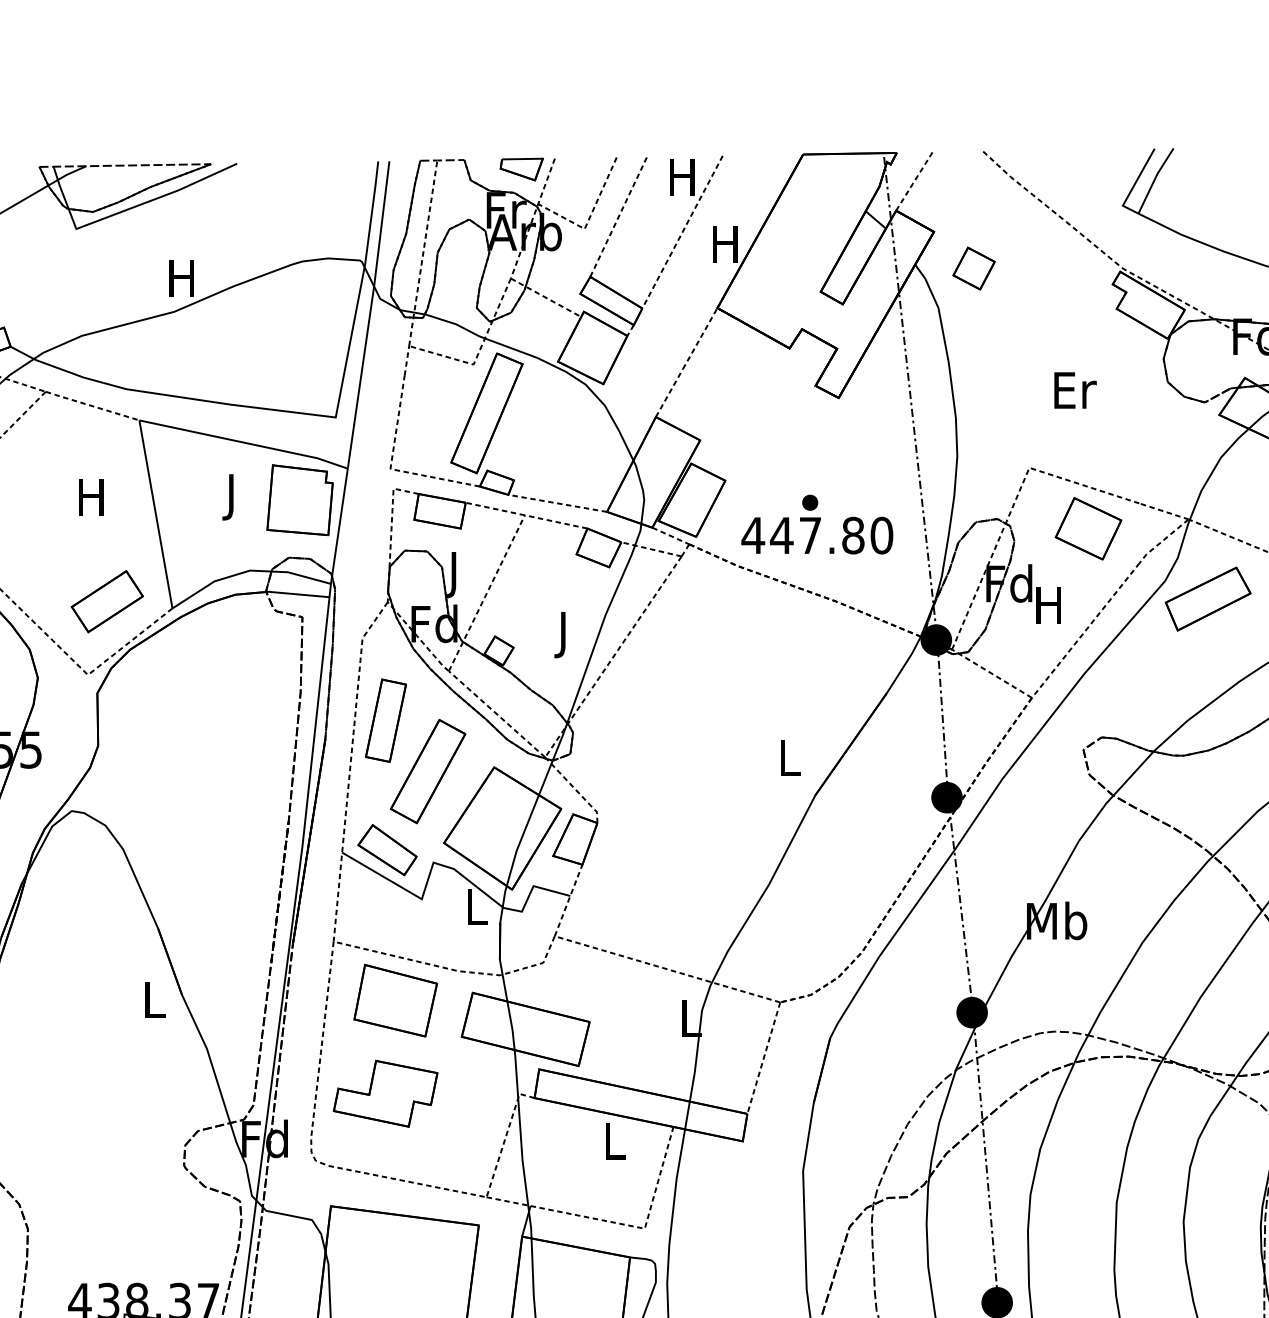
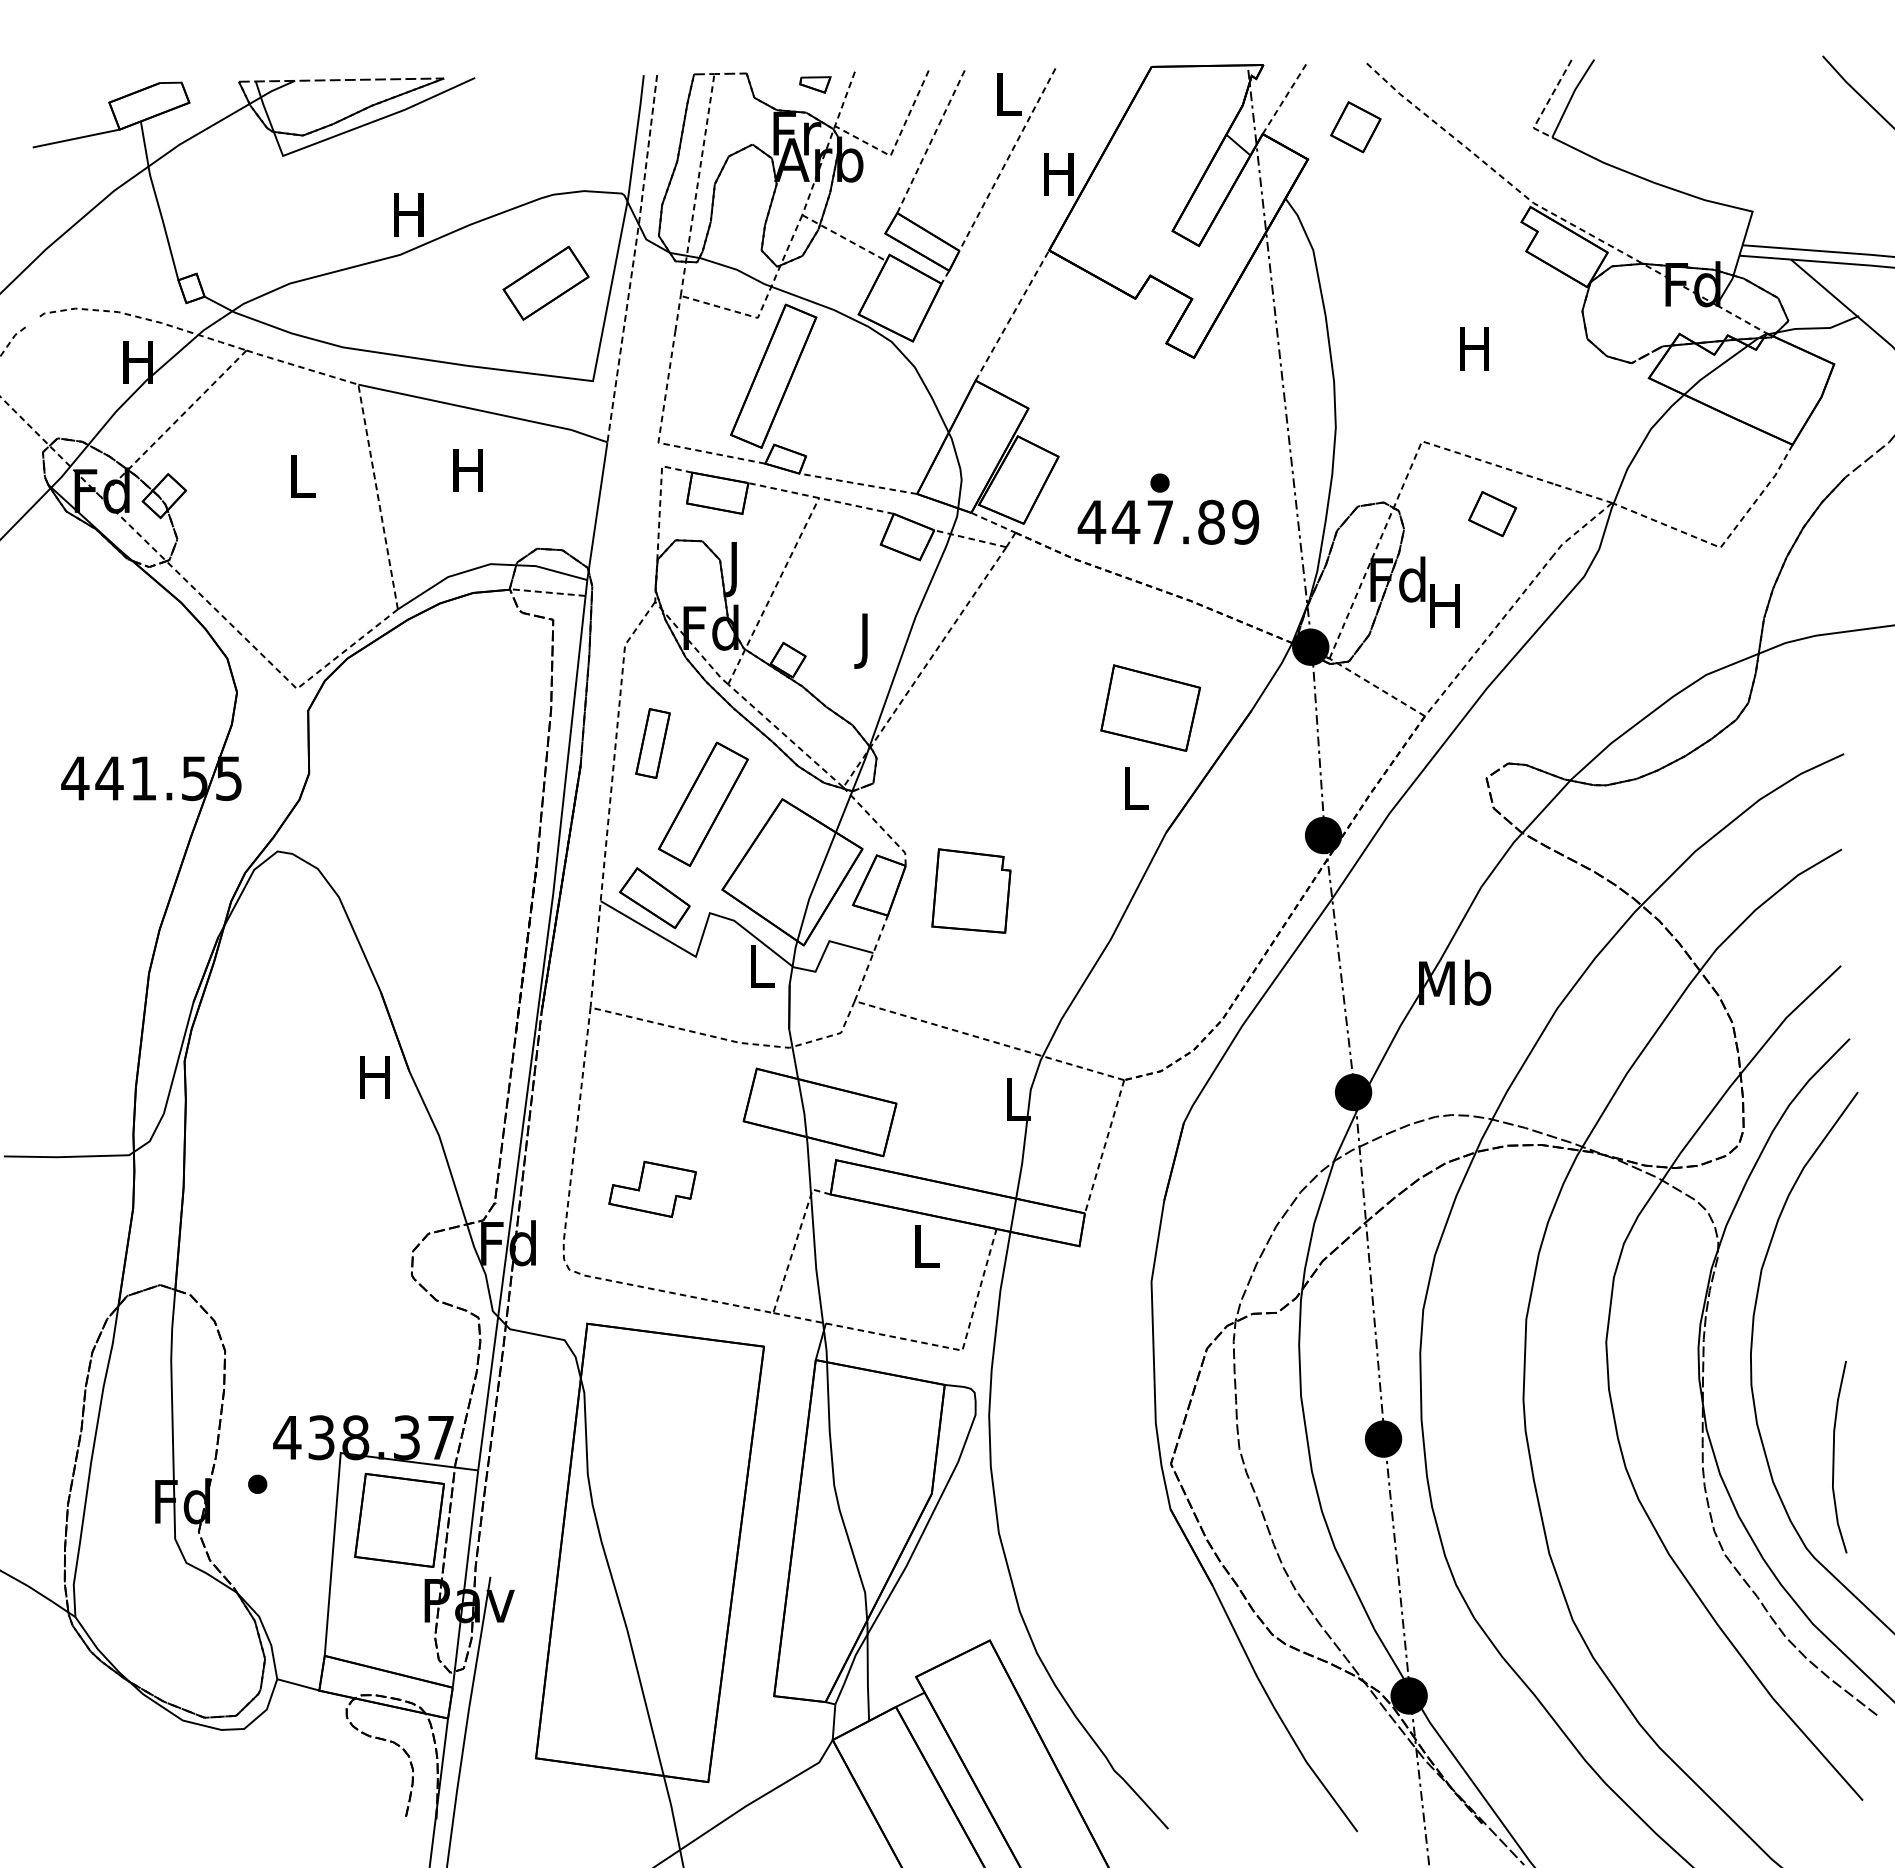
part: (521, 169) -> (815, 84), size x0.6
text: (681, 177) -> (1006, 94), H -> L
line: (1134, 184) -> (1547, 102), solid -> dashed
part: (973, 268) -> (1355, 127), moved
line: (369, 314) -> (633, 258), solid -> dashed
text: (1075, 390) -> (1476, 348), Er -> H
text: (90, 497) -> (300, 476), H -> L
text: (230, 497) -> (467, 476), J -> H
part: (300, 499) -> (971, 890), moved
line: (156, 513) -> (378, 496), solid -> dashed
part: (1088, 528) -> (1492, 513), size x0.6
text: (881, 535) -> (1245, 522), 447.80 -> 447.89
line: (297, 594) -> (547, 592), solid -> dashed
part: (1208, 598) -> (1635, 597), removed
part: (106, 601) -> (545, 282), moved
part: (385, 720) -> (652, 743), size x0.7
text: (152, 1000) -> (374, 1077), L -> H
part: (395, 1000) -> (1150, 707), moved
part: (385, 1093) -> (652, 1189), size x0.7

